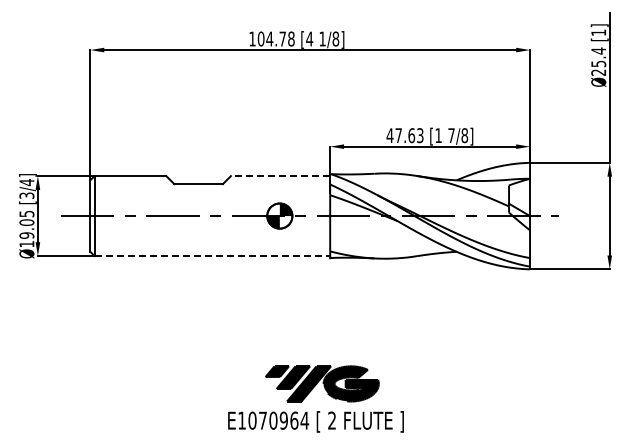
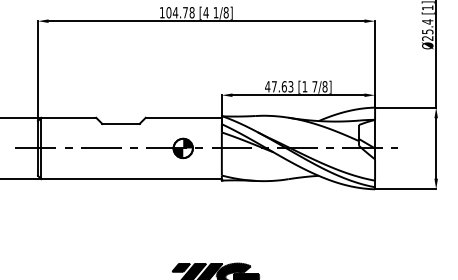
line: (280, 176) -> (183, 118), dashed -> solid
line: (212, 256) -> (131, 179), dashed -> solid

